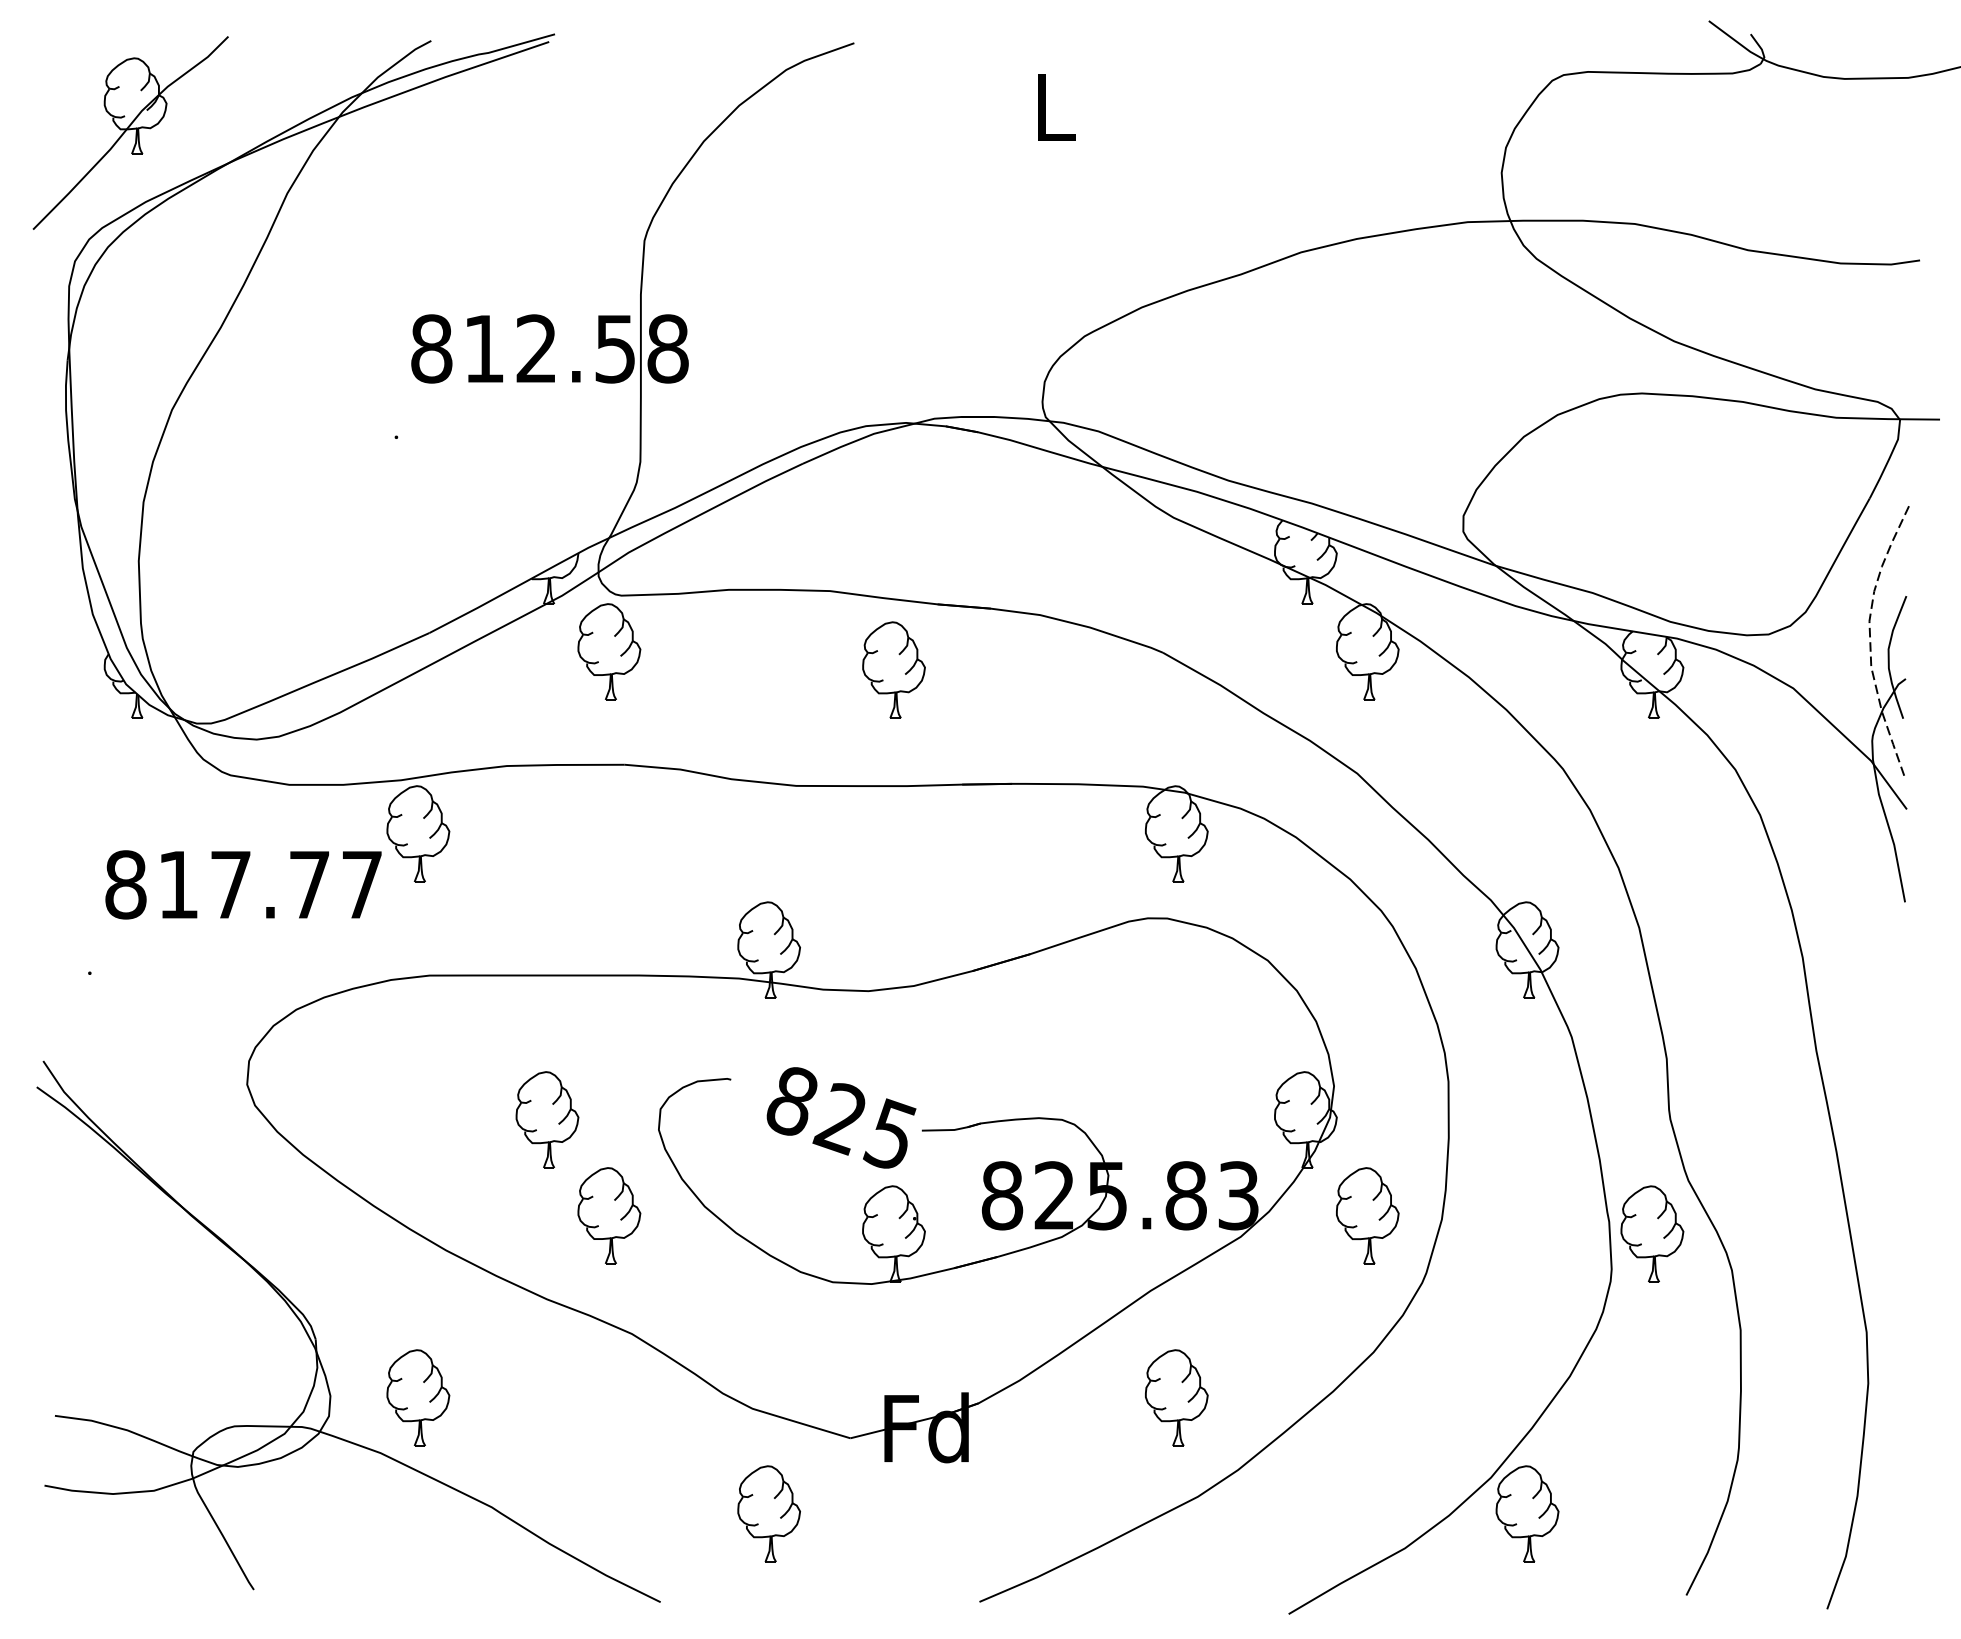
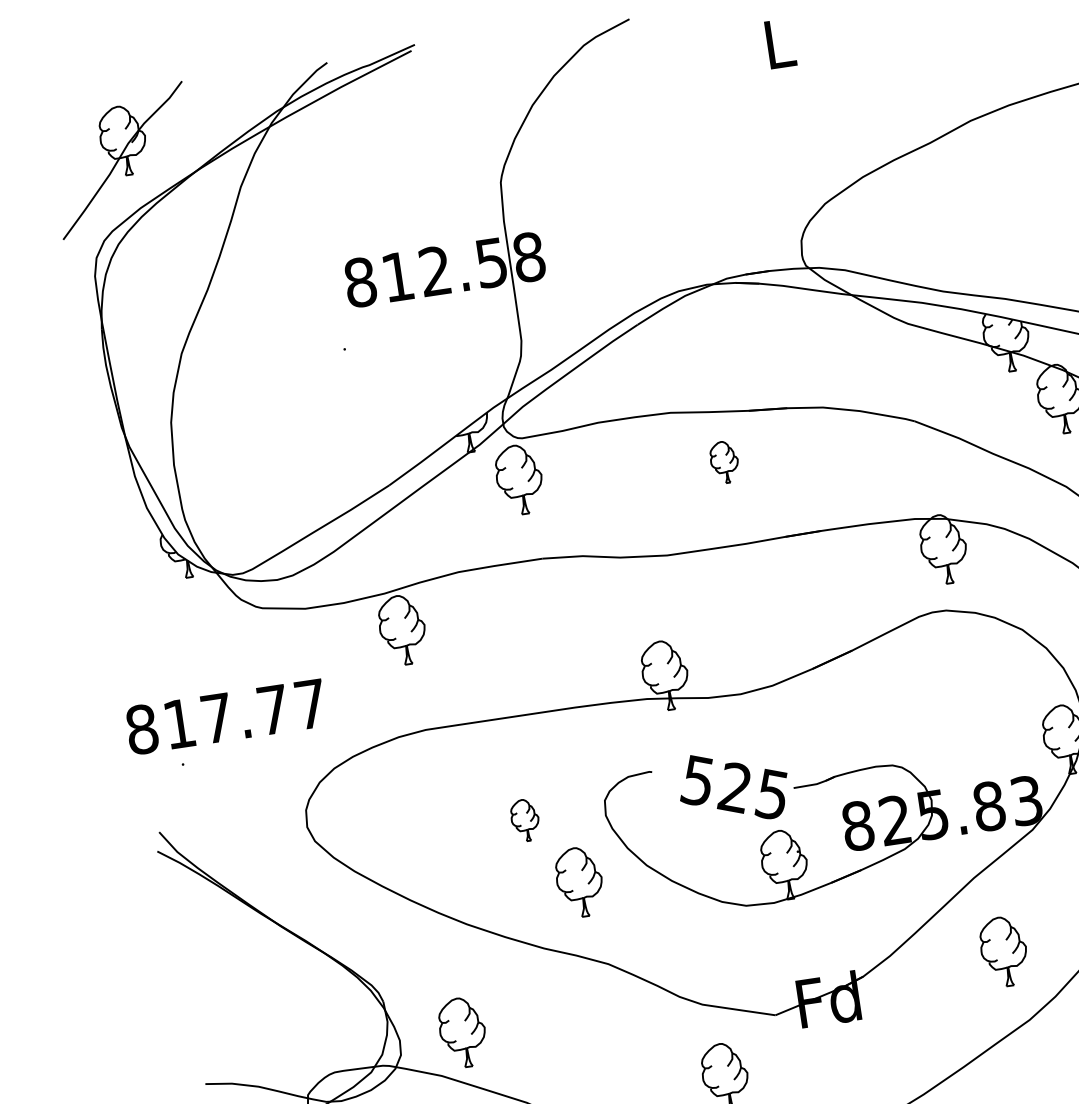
part: (893, 669) -> (724, 462), size x0.6
text: (243, 884) -> (226, 716), moved
text: (790, 1099) -> (696, 779), 825 -> 525
part: (547, 1119) -> (525, 820), size x0.6

